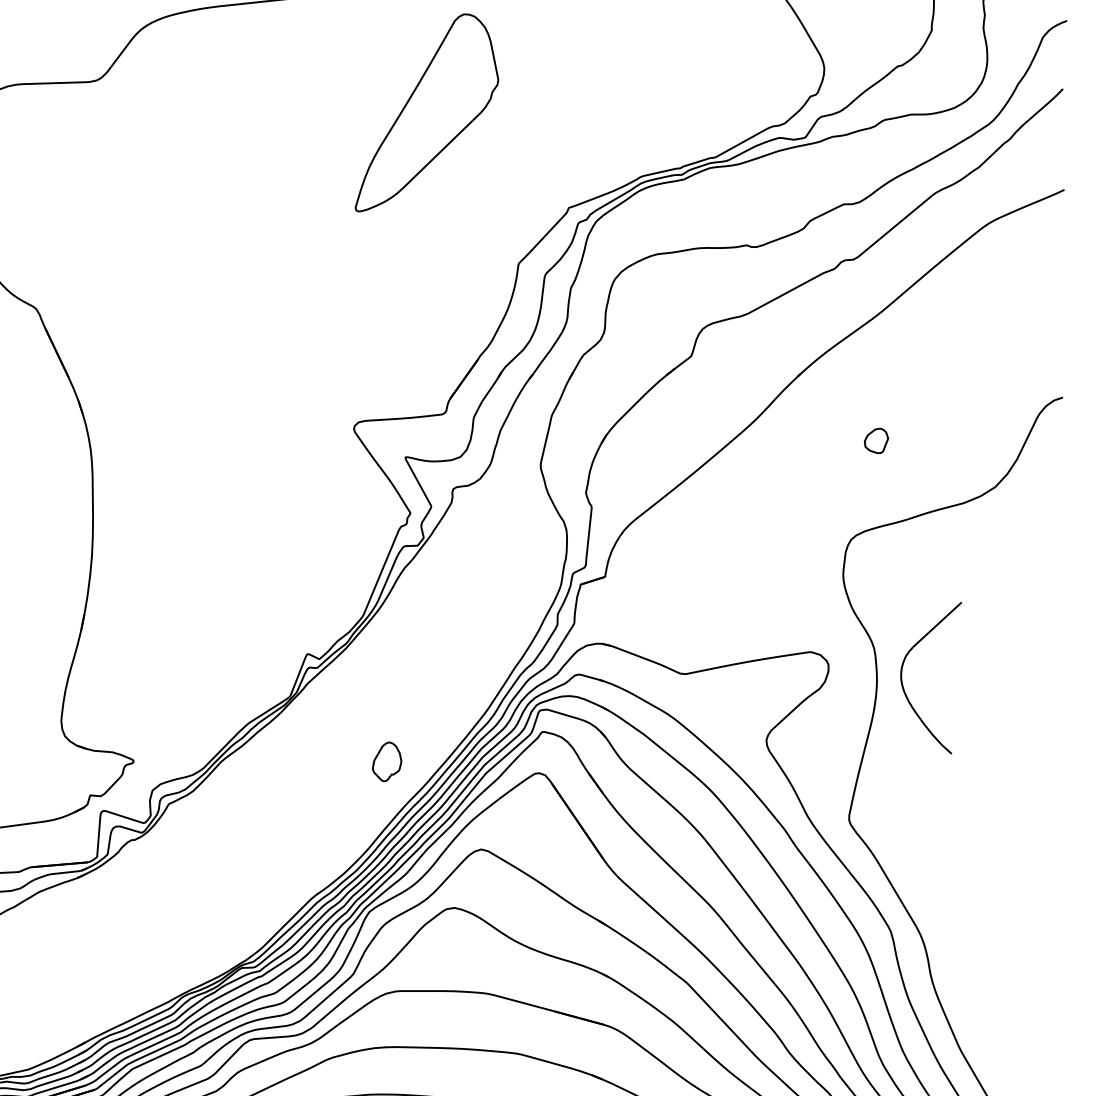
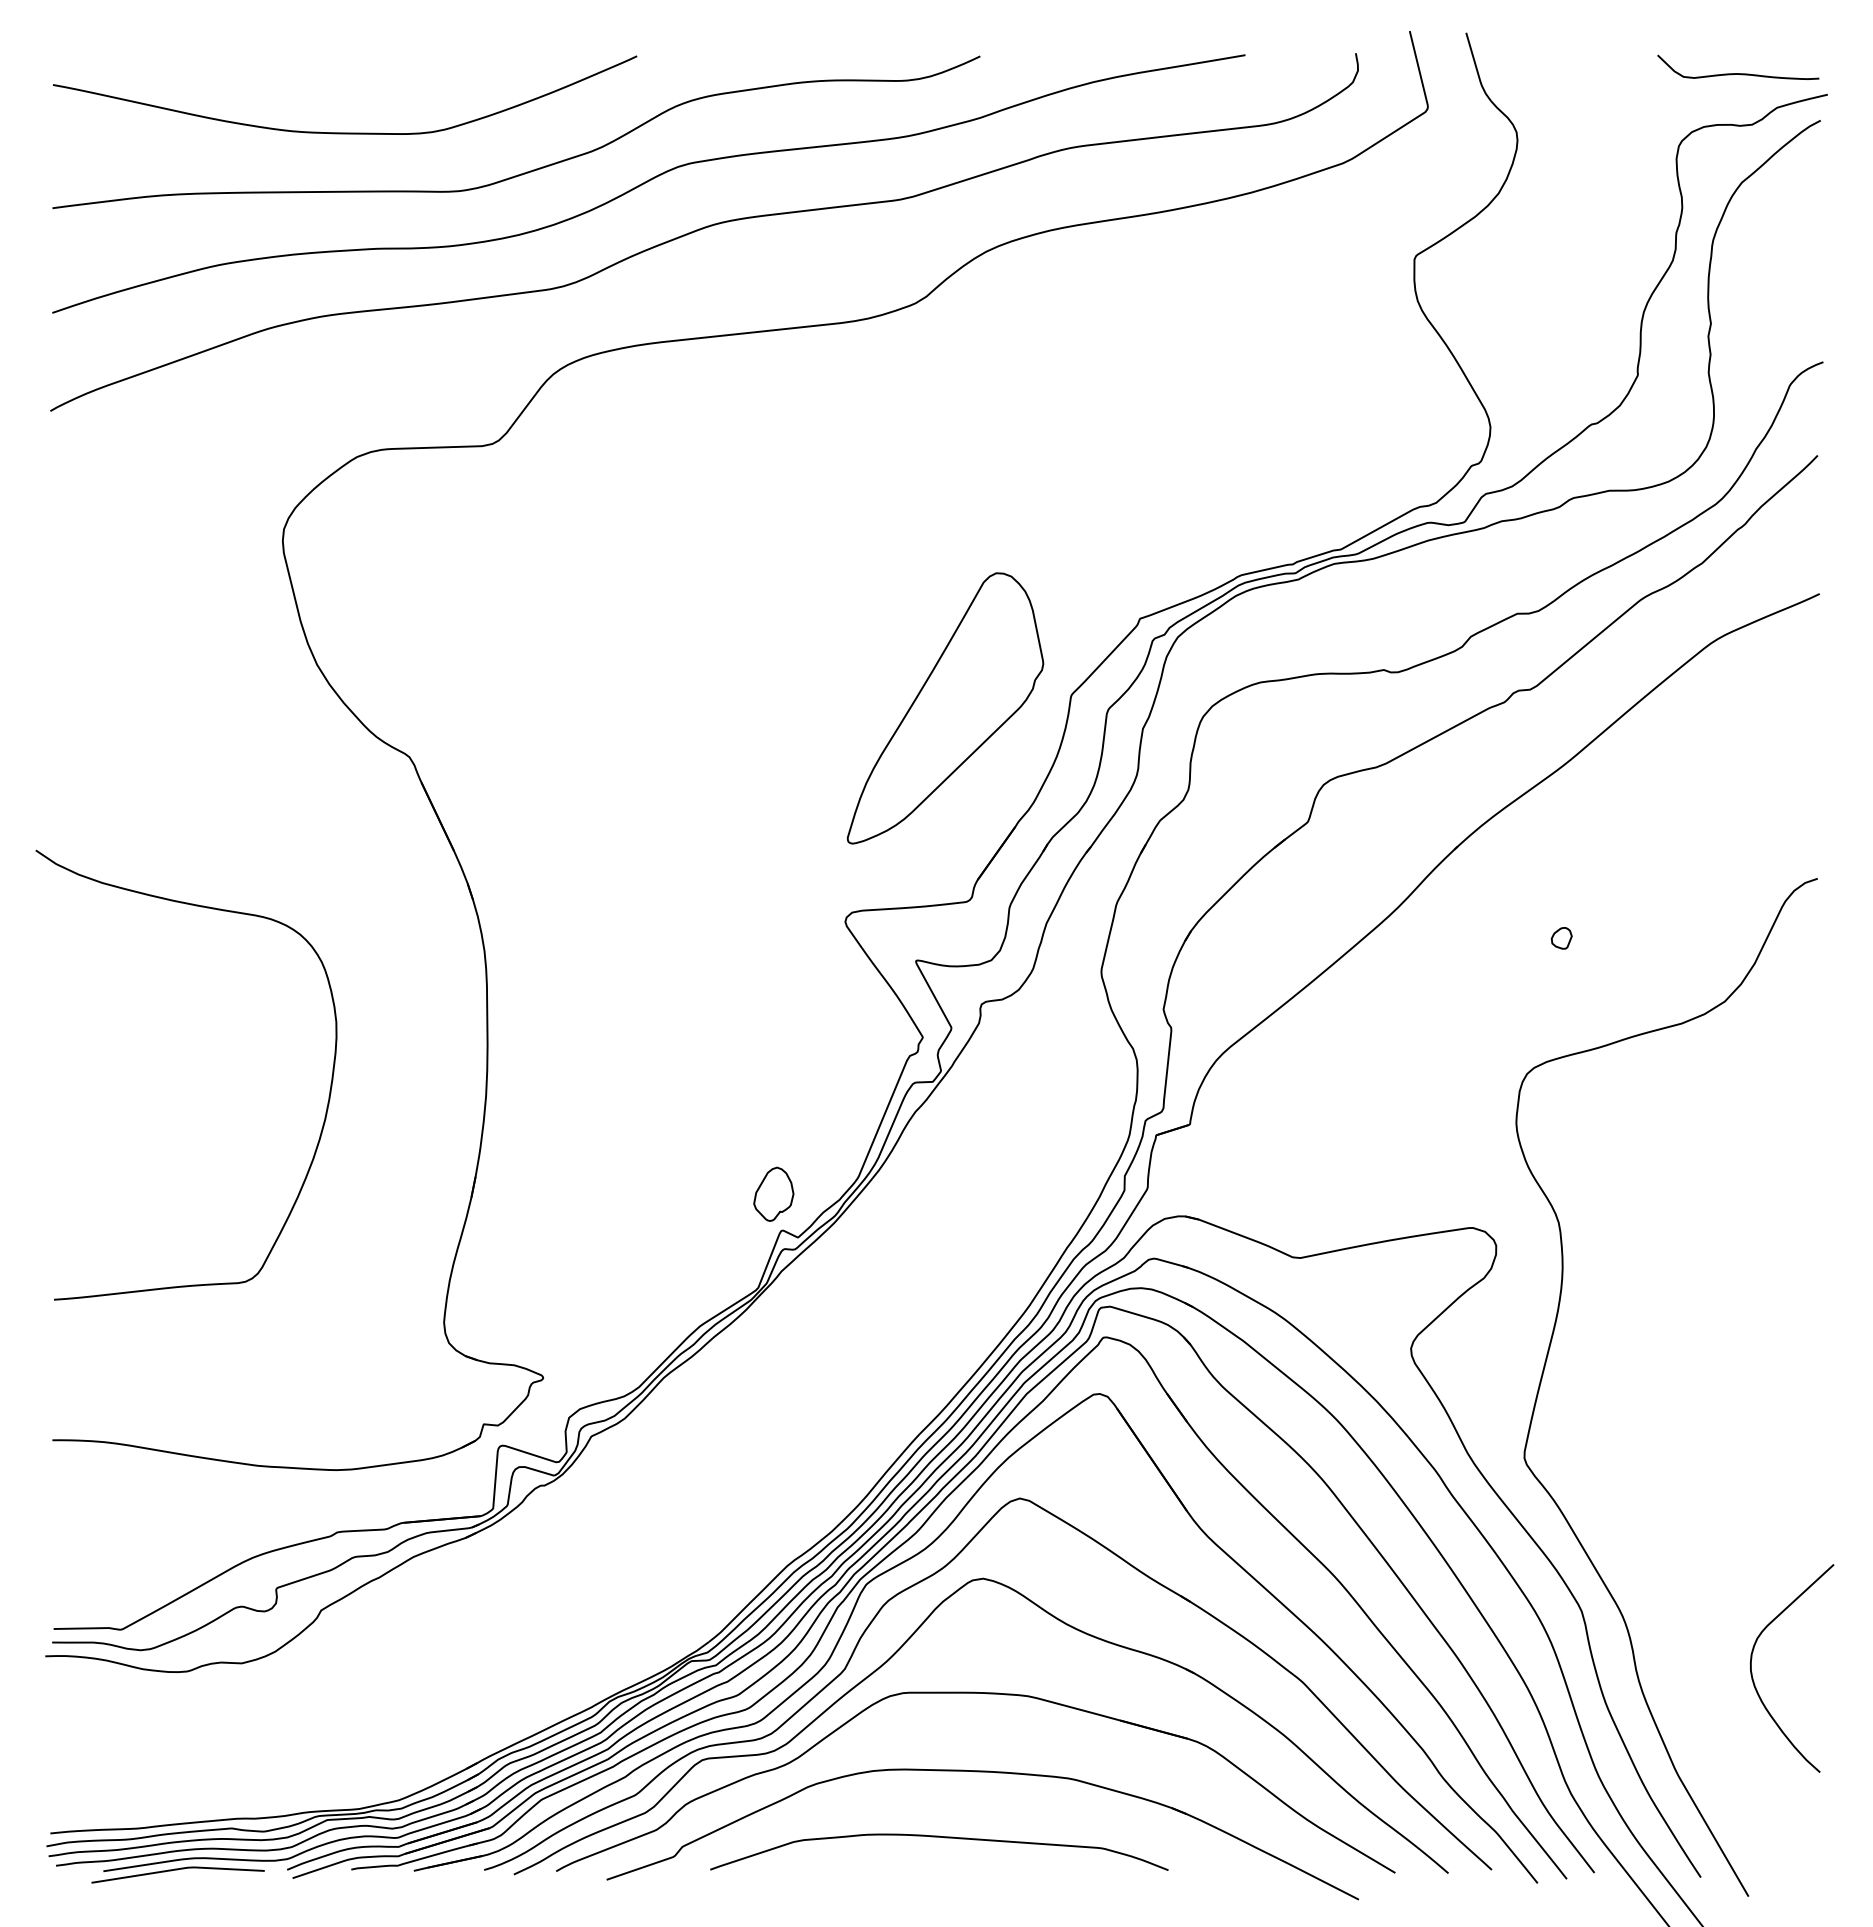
part: (426, 112) -> (945, 708), moved
part: (876, 441) -> (1561, 938), size x0.62
curve: (903, 684) -> (1753, 1677), moved
part: (386, 761) -> (773, 1193), moved

